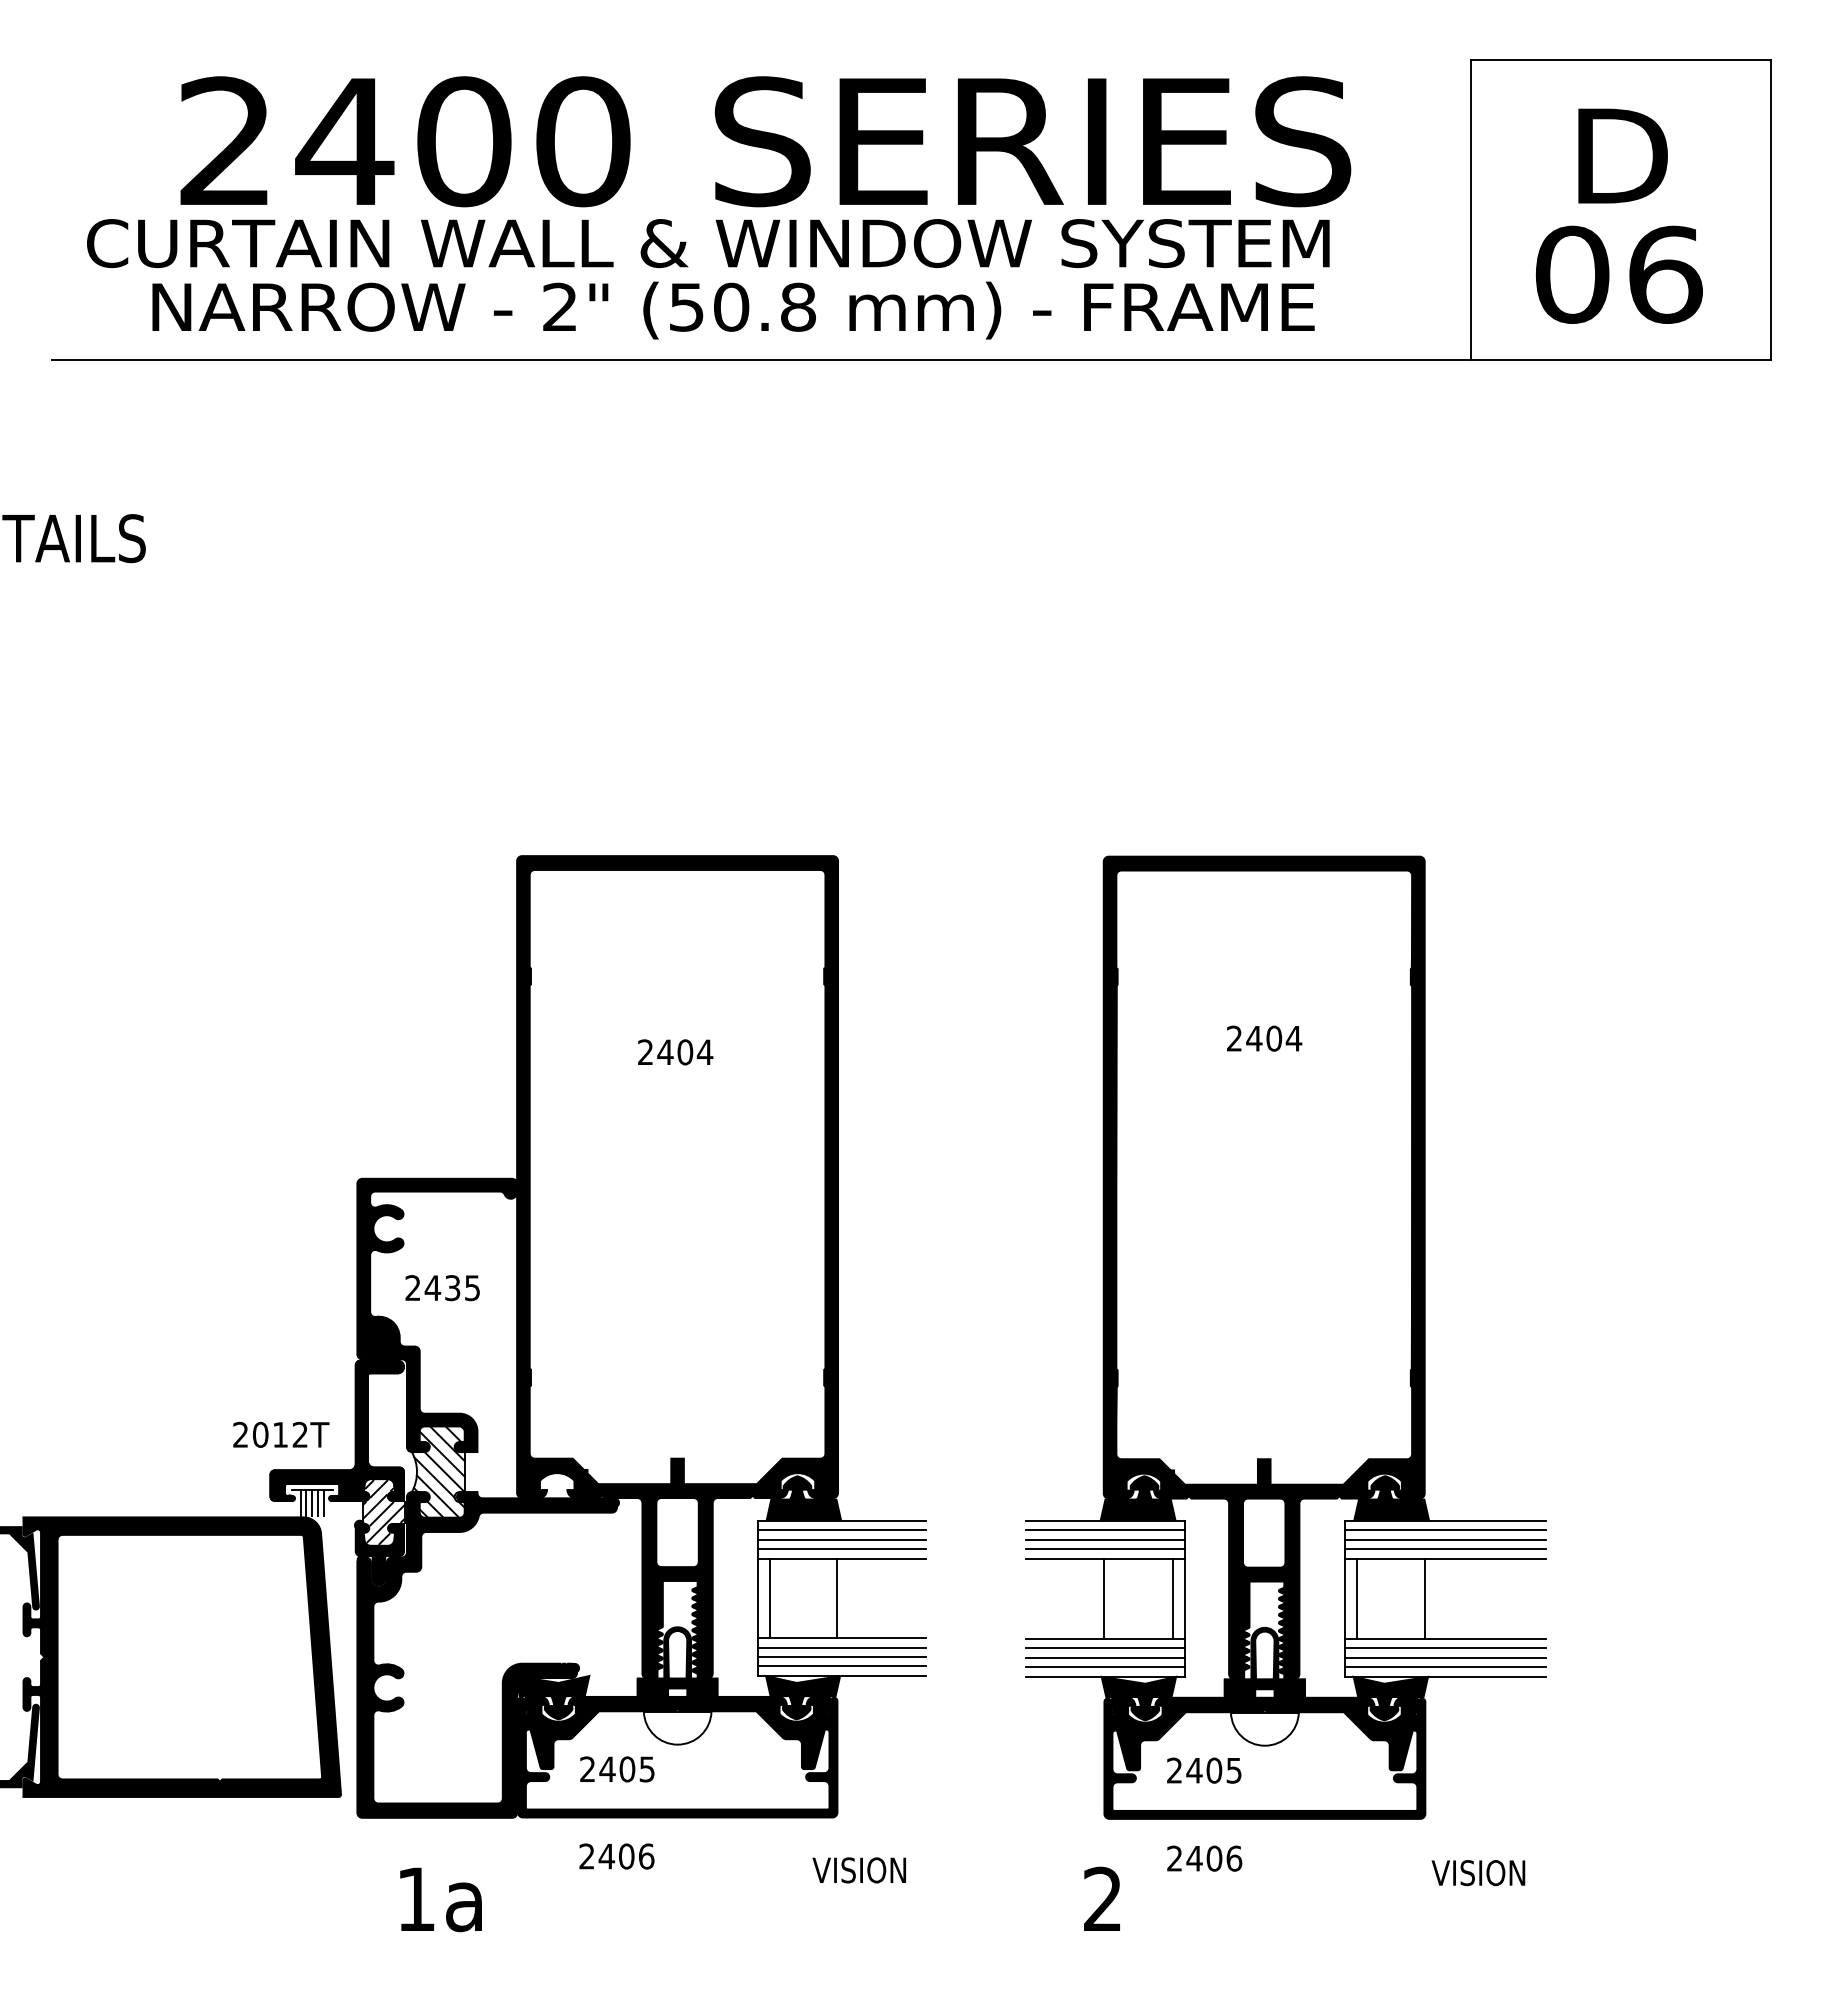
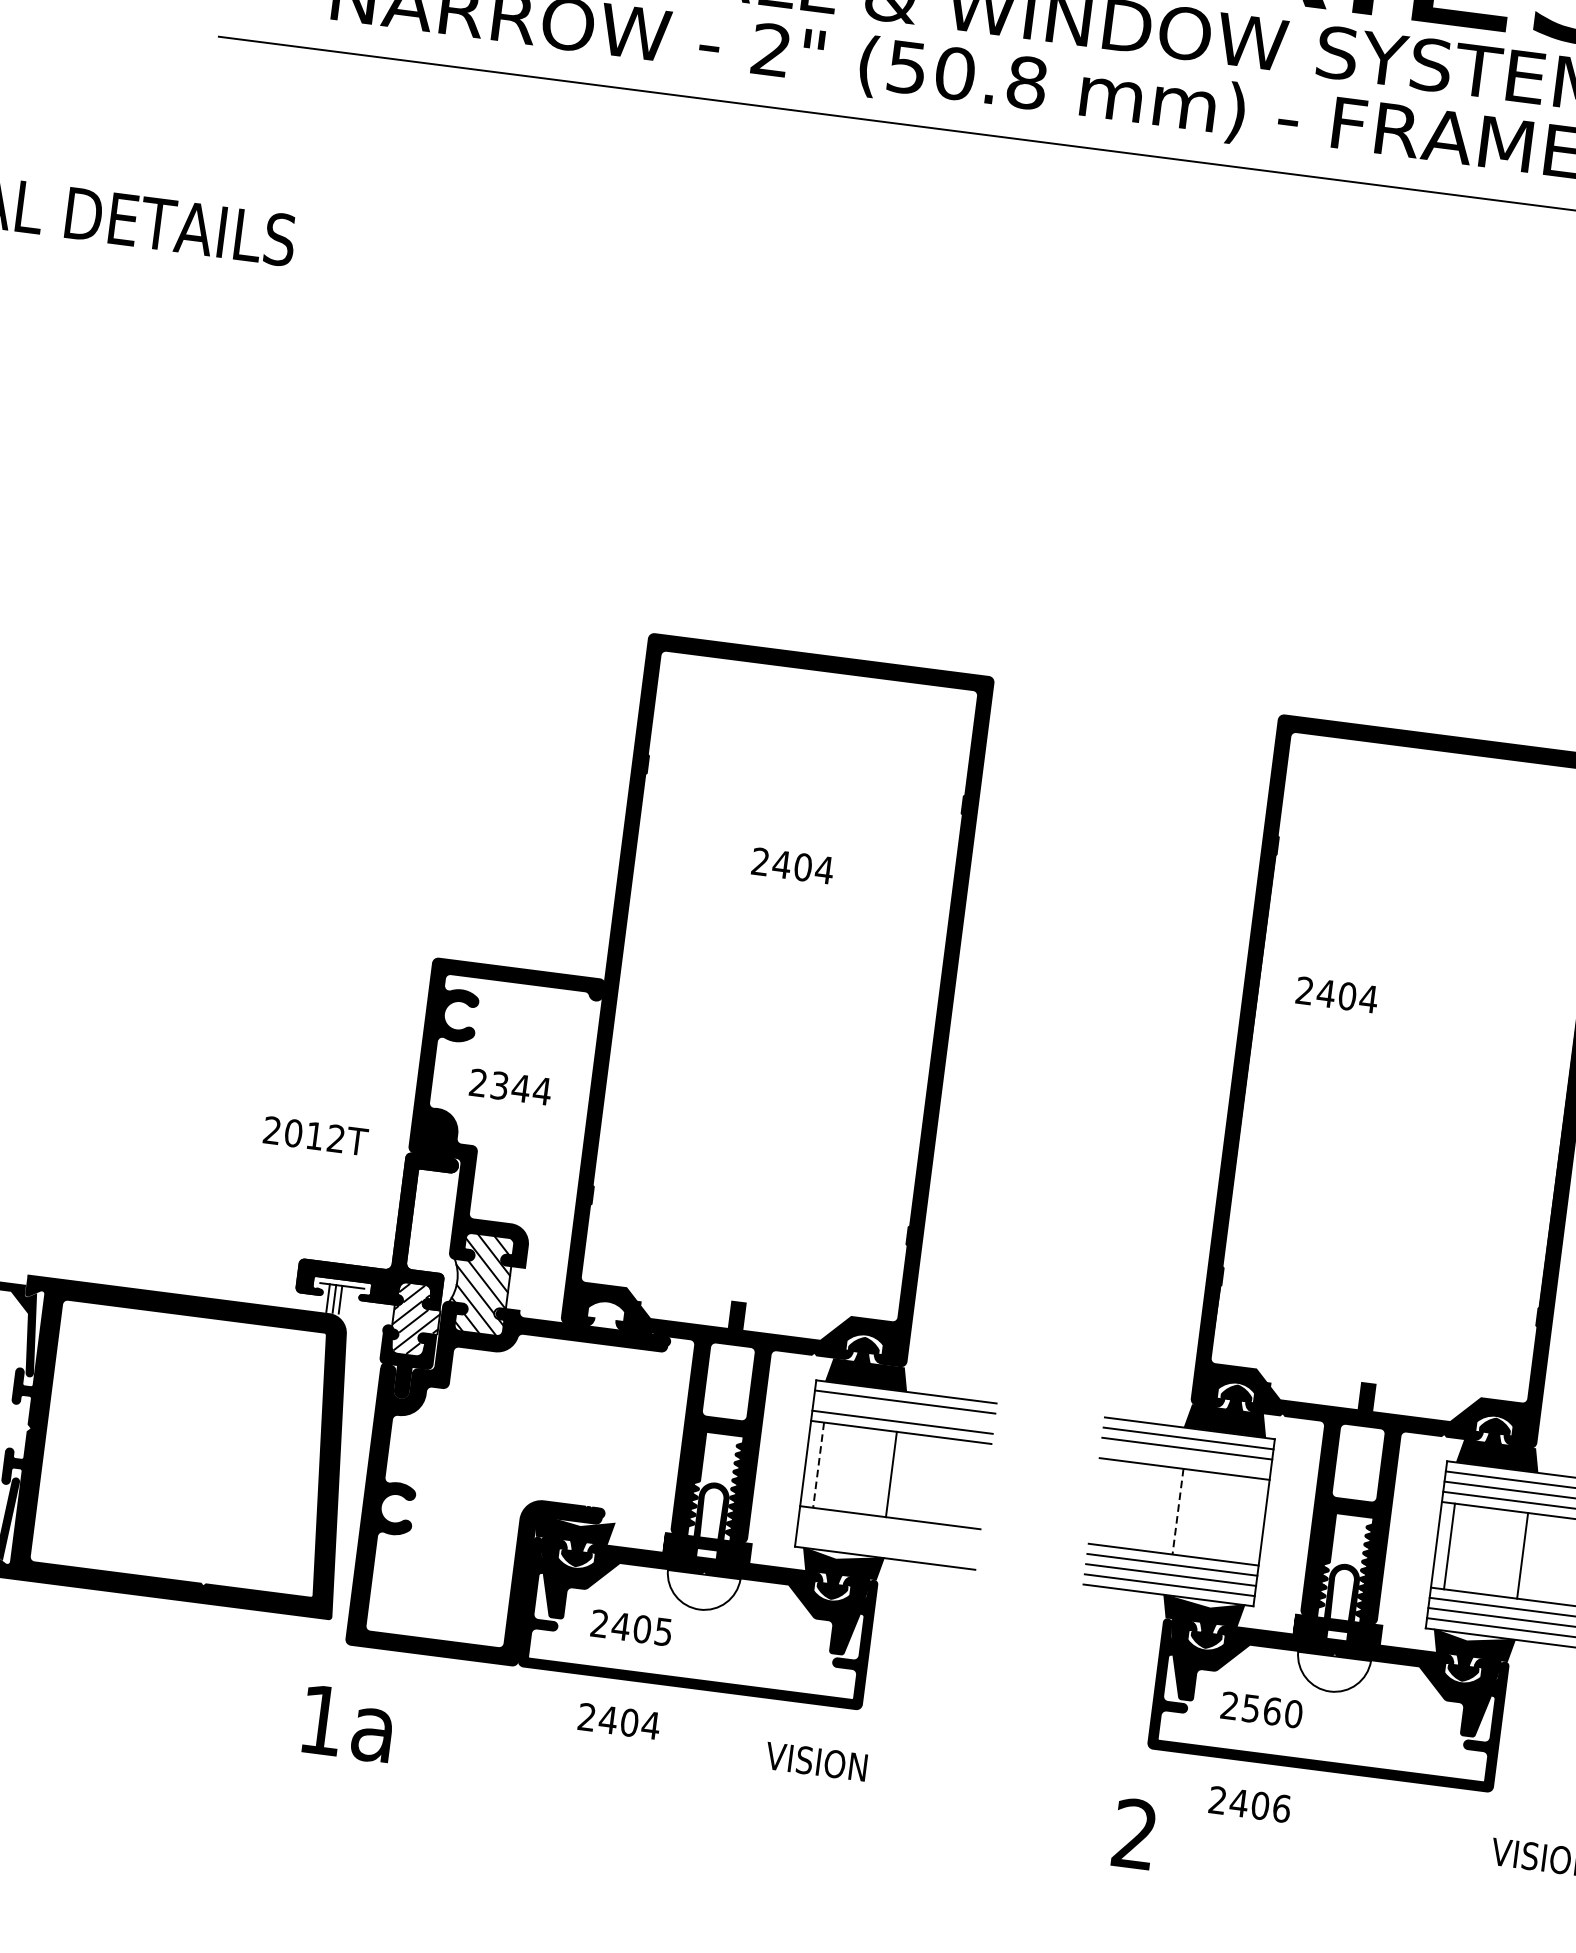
text: (1264, 1038) -> (1337, 994), moved
text: (452, 1288) -> (520, 1088), 2435 -> 2344
text: (281, 1434) -> (316, 1135), moved
line: (317, 1502) -> (346, 1300), removed
line: (323, 1502) -> (352, 1300), removed
line: (841, 1539) -> (903, 1411), removed
line: (1105, 1549) -> (1185, 1458), removed
line: (769, 1598) -> (818, 1465), solid -> dashed
line: (1104, 1598) -> (1178, 1511), solid -> dashed
line: (1172, 1598) -> (1251, 1520), removed
line: (841, 1647) -> (889, 1527), removed
line: (841, 1656) -> (887, 1537), removed
line: (841, 1666) -> (886, 1548), removed
text: (1214, 1770) -> (1272, 1711), 2405 -> 2560
text: (646, 1856) -> (650, 1725), 2406 -> 2404
text: (858, 1870) -> (815, 1761), moved
text: (440, 1899) -> (347, 1723), moved

